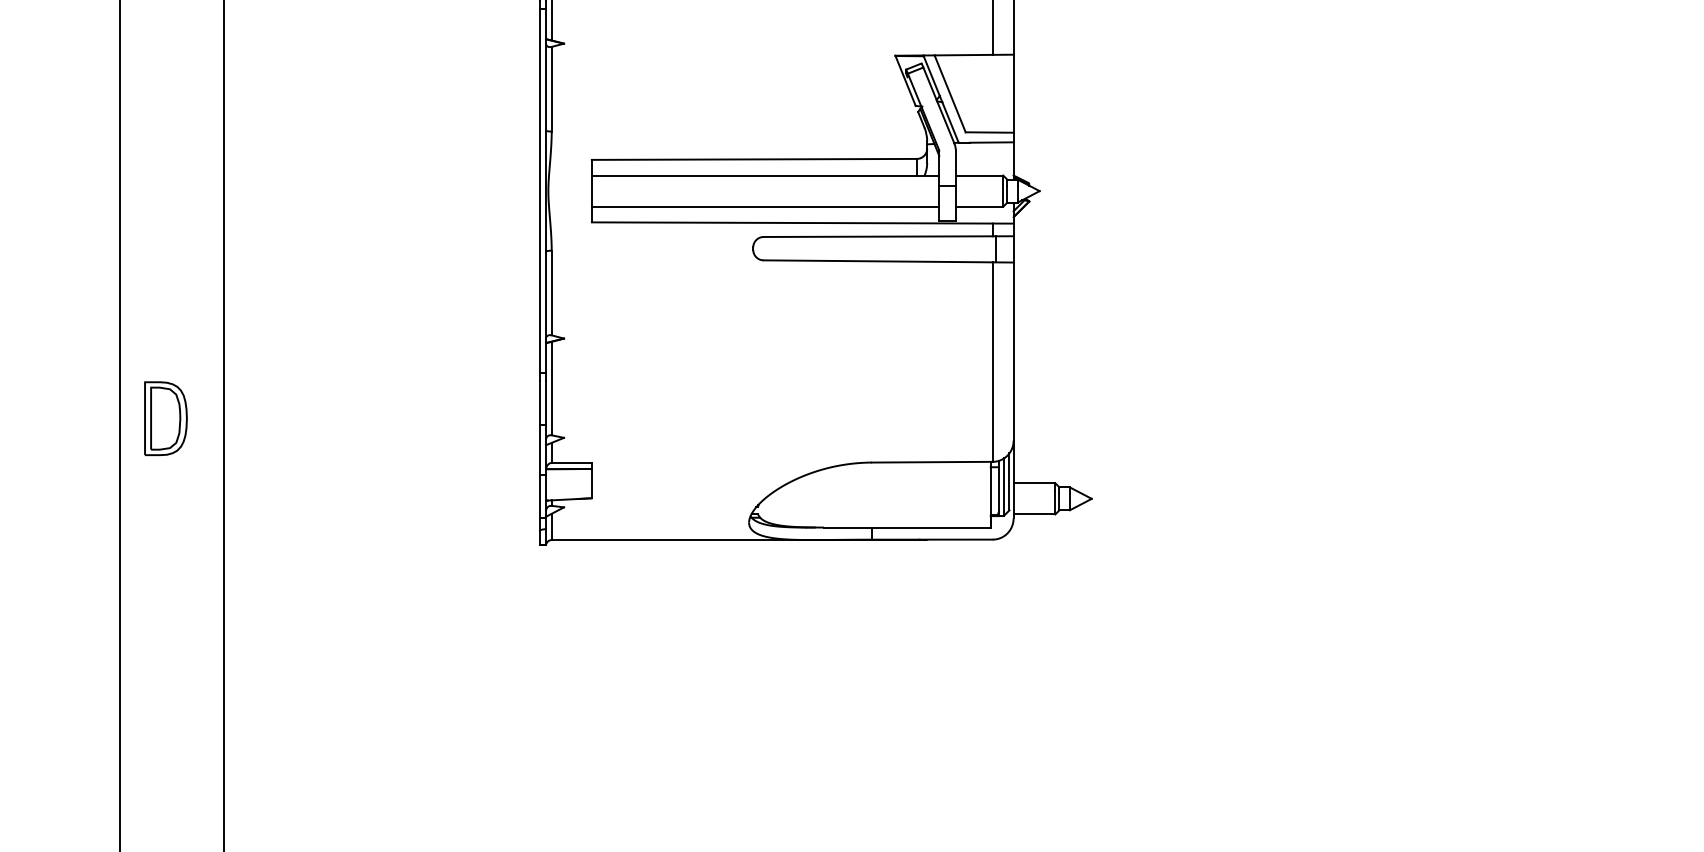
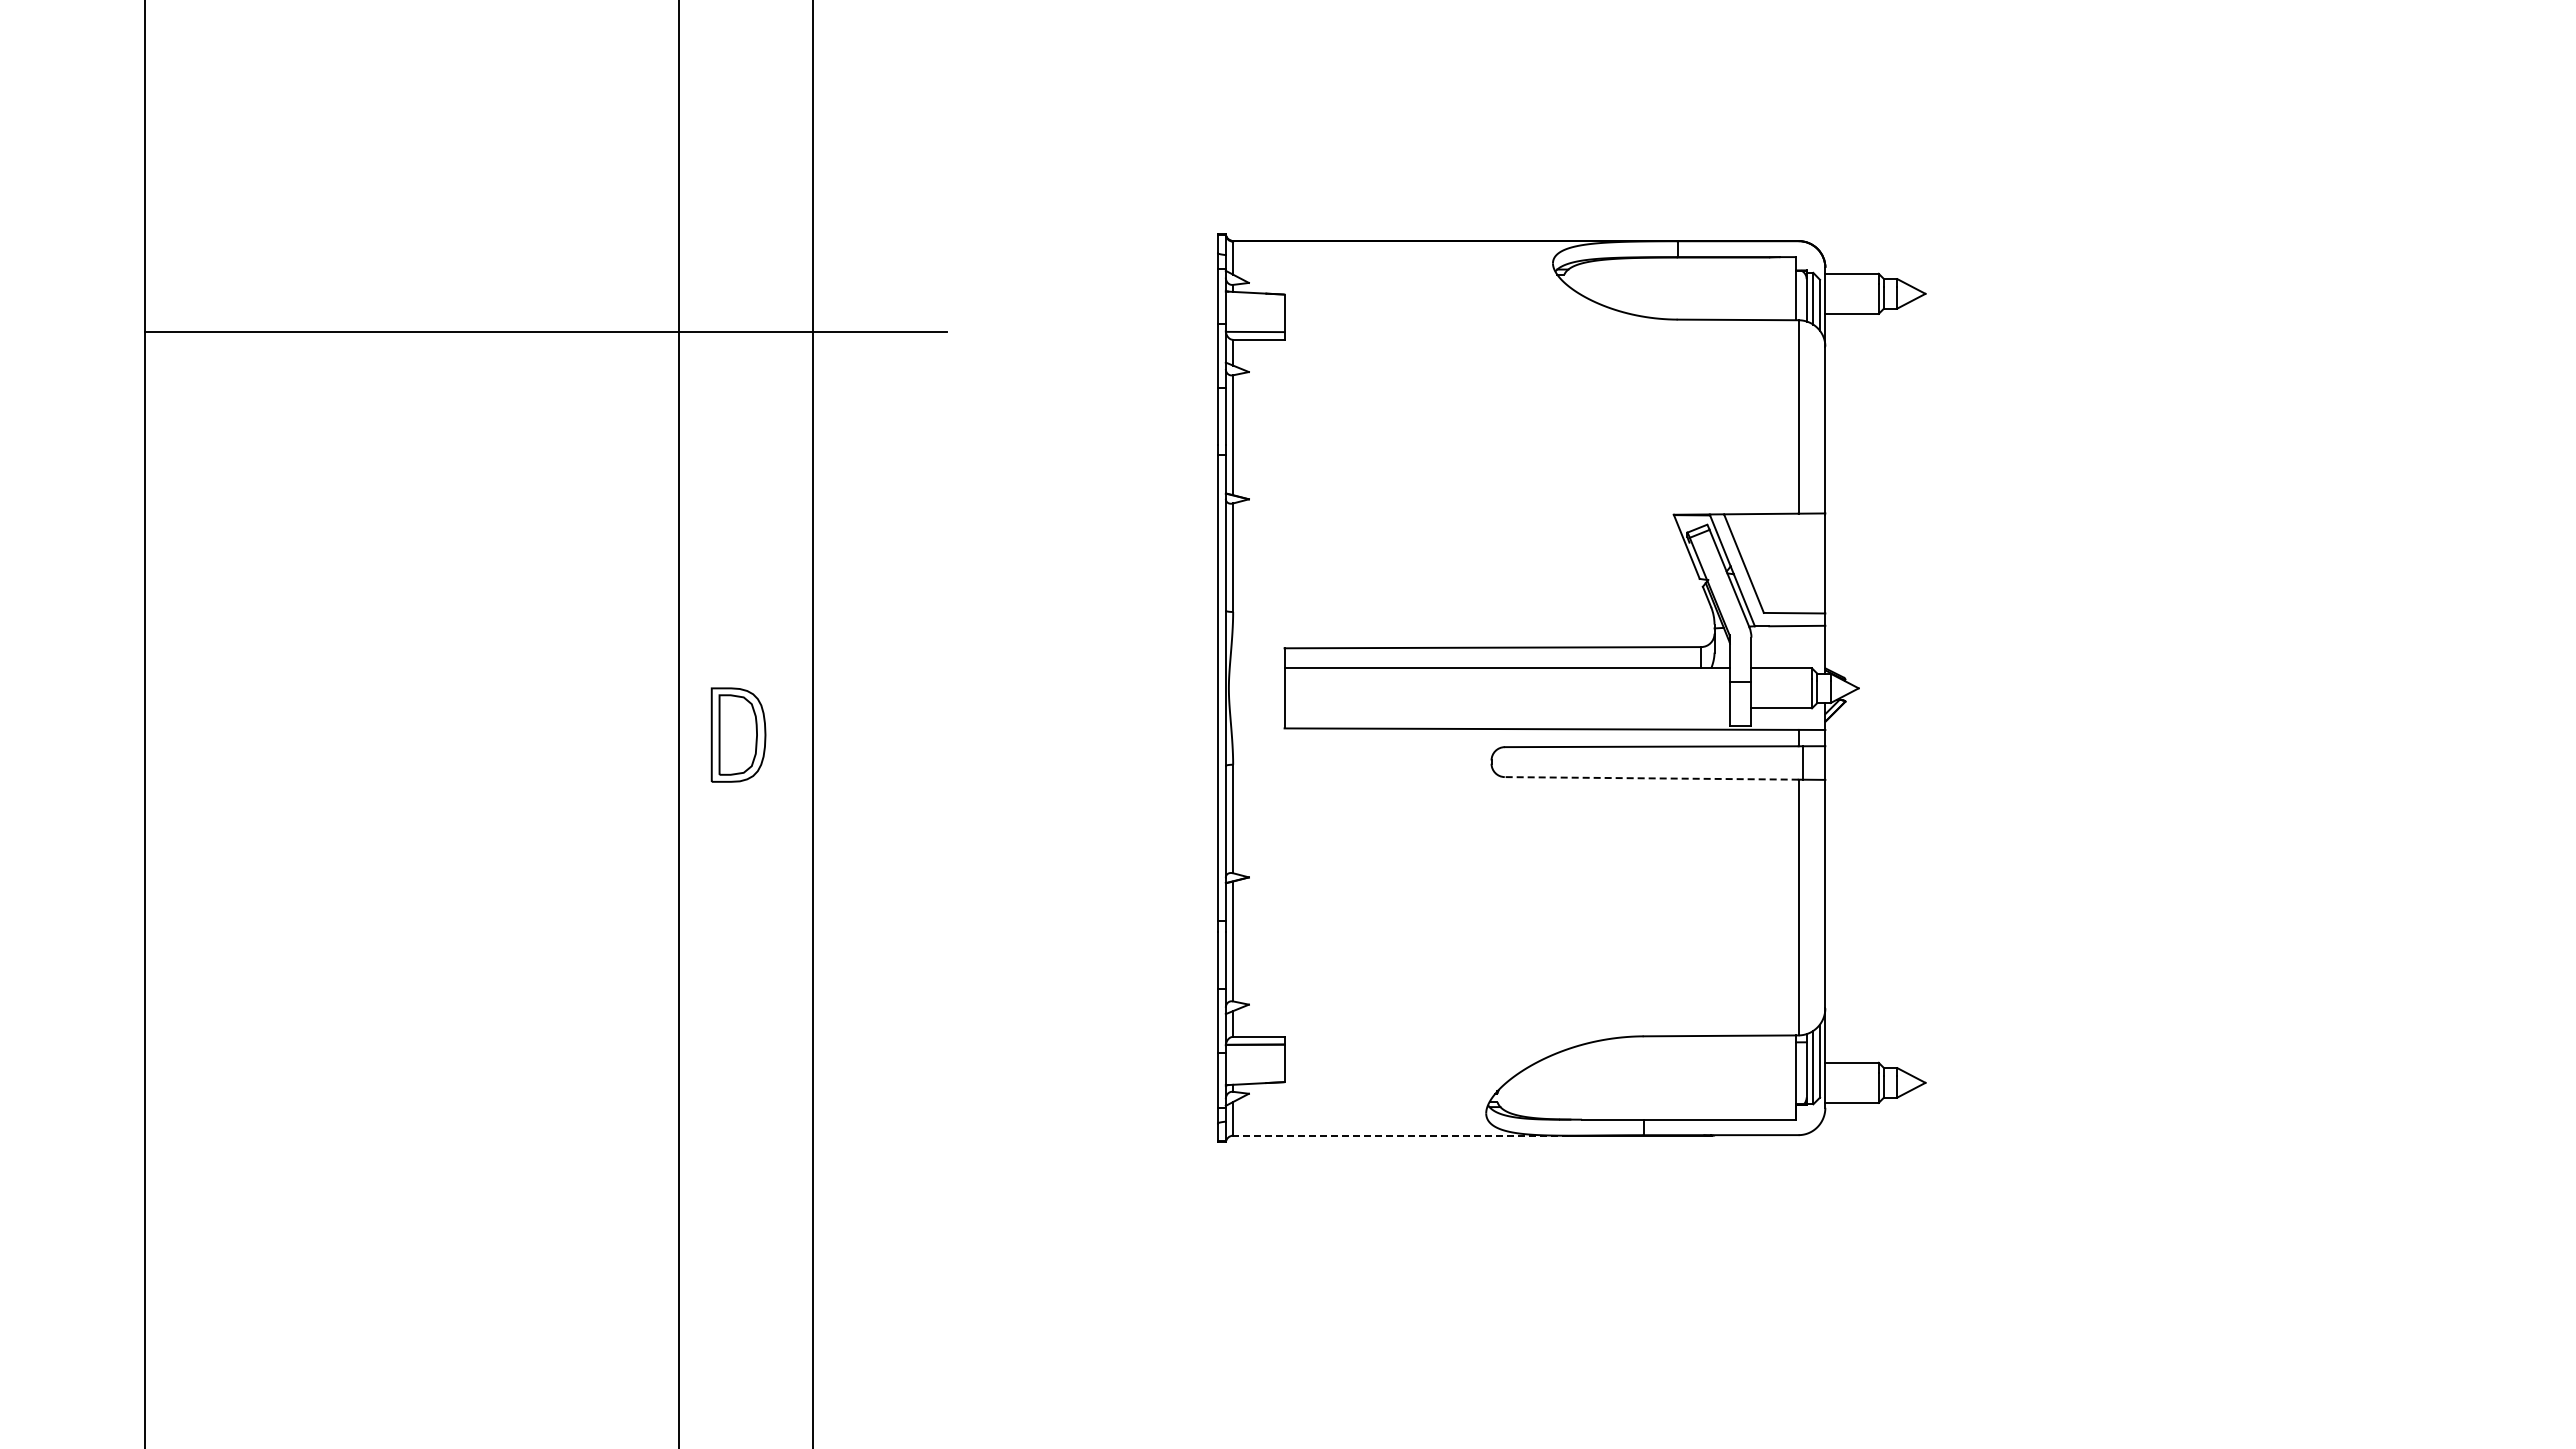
line: (765, 206) -> (1507, 708), removed
line: (878, 261) -> (1651, 778), solid -> dashed
part: (165, 418) -> (738, 734), moved
line: (682, 539) -> (1400, 1135), solid -> dashed

